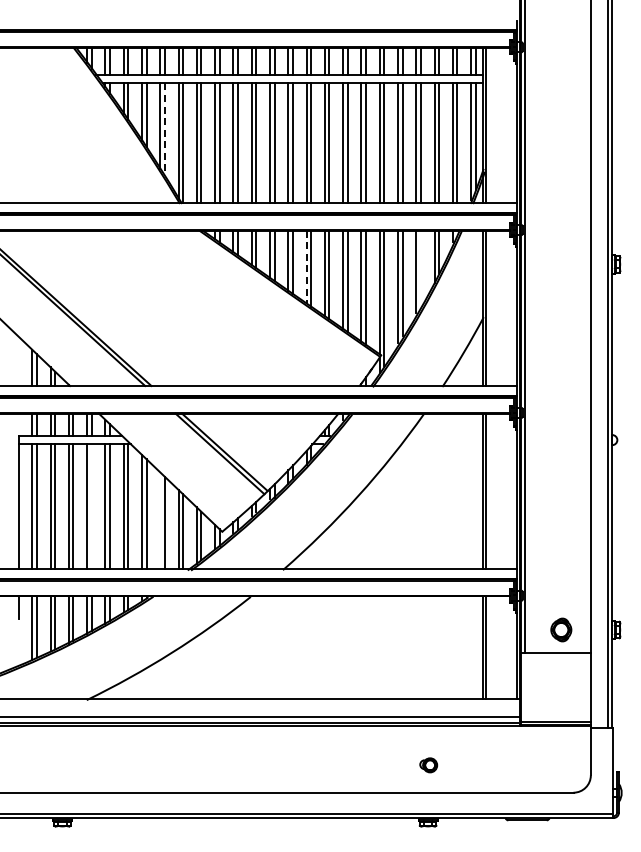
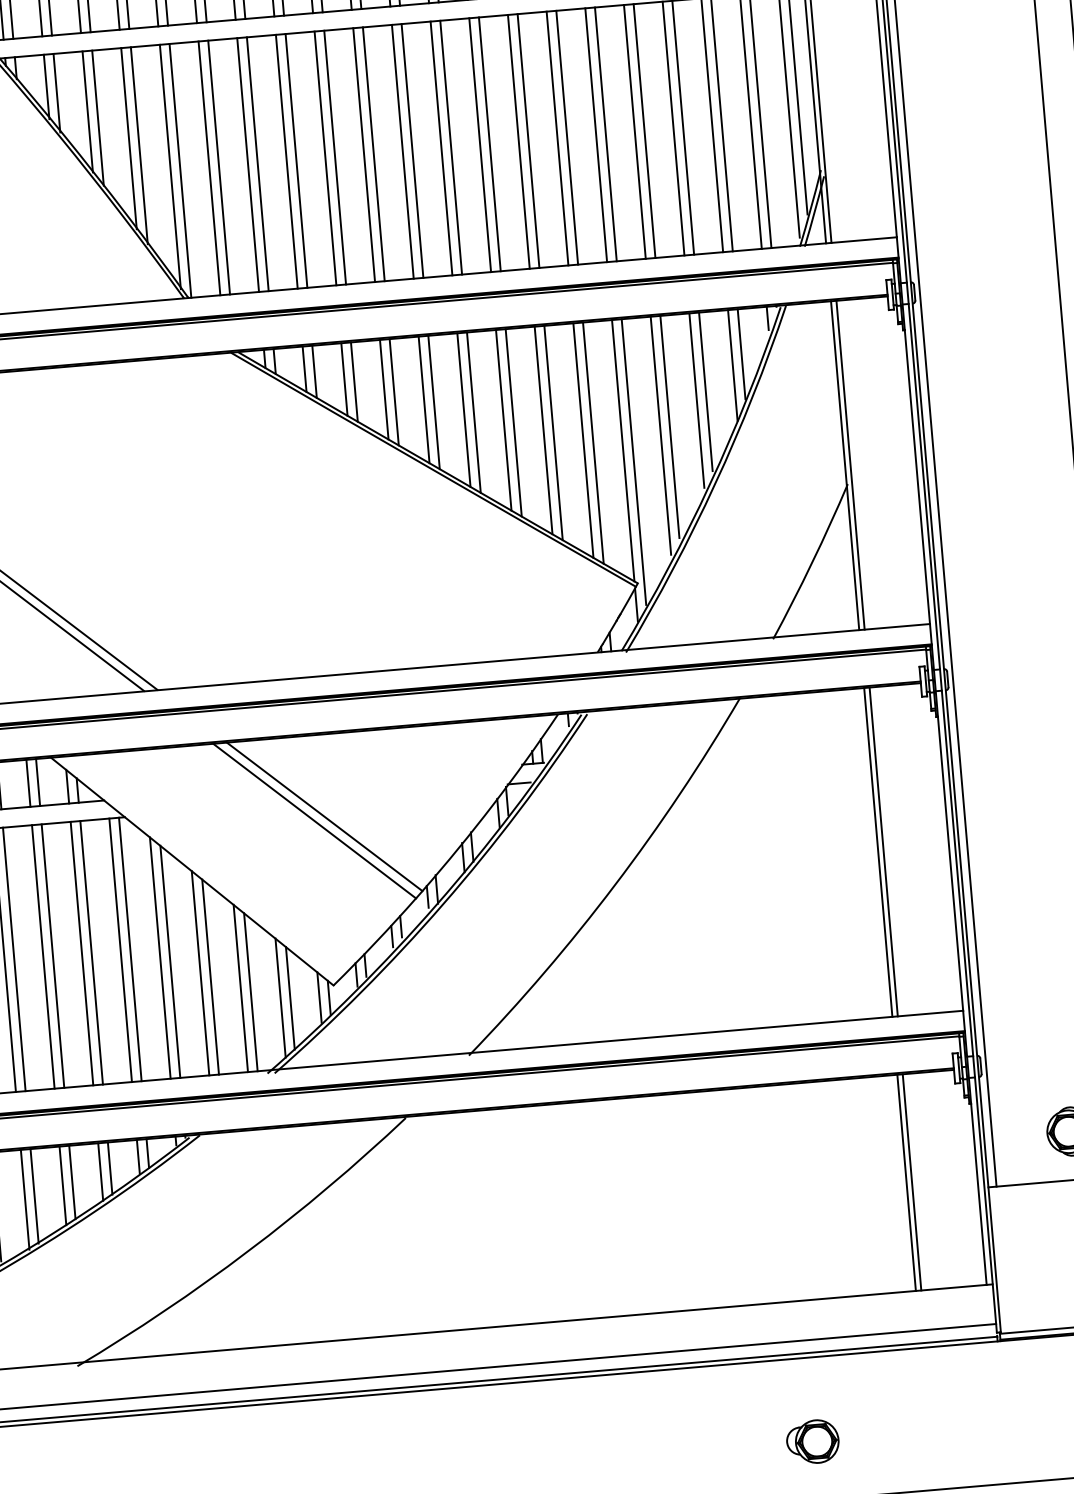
line: (164, 129) -> (138, 144), dashed -> solid
line: (306, 267) -> (463, 411), dashed -> solid
line: (420, 267) -> (705, 390), added
line: (91, 506) -> (52, 955), added
line: (160, 520) -> (200, 972), added
part: (428, 765) -> (812, 1442), size x1.43

